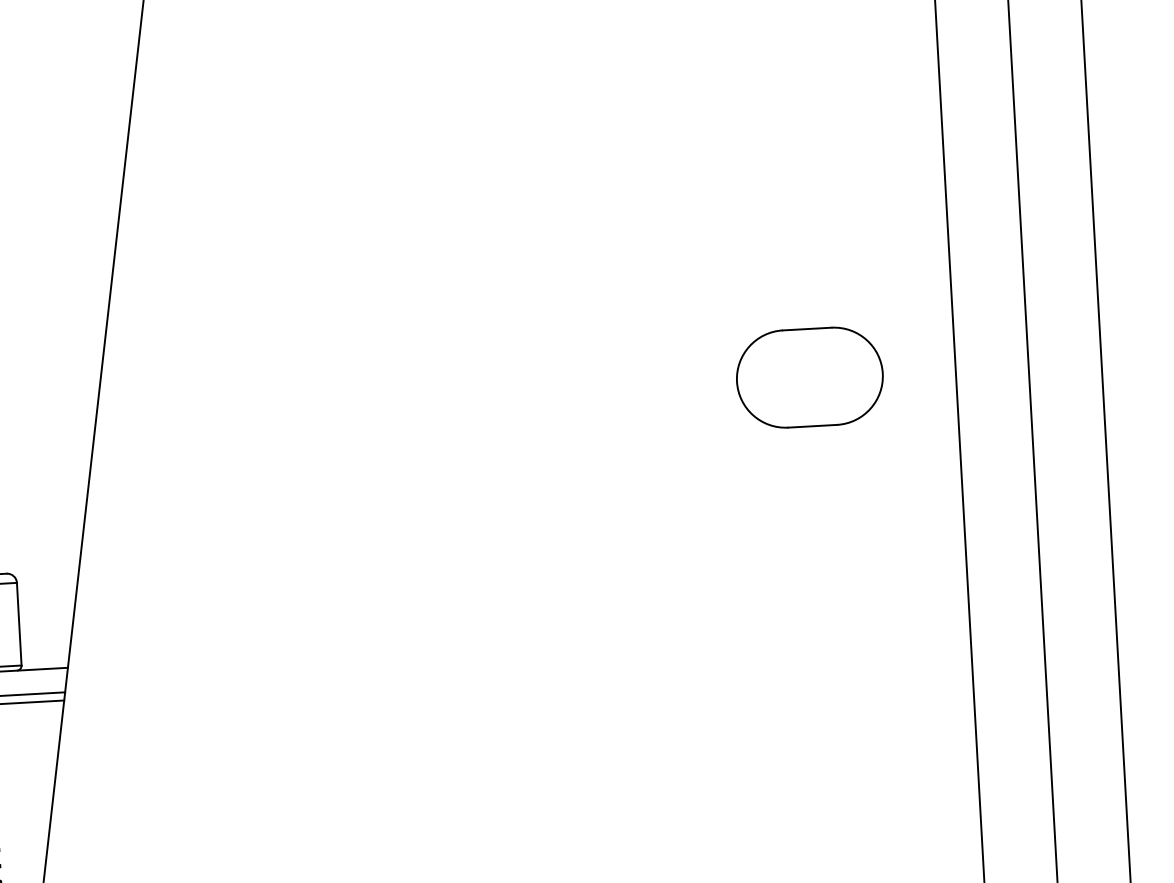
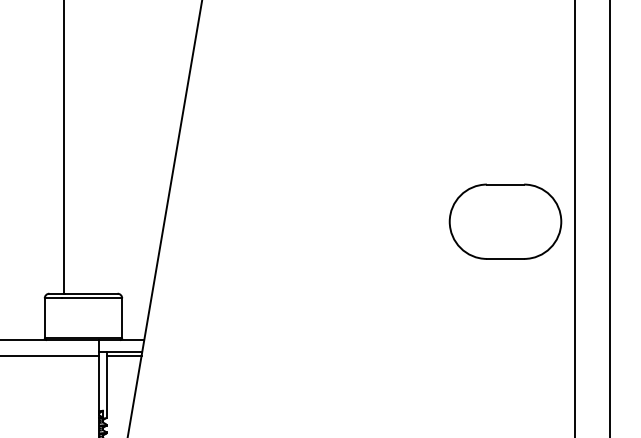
part: (809, 377) -> (505, 221), size x1.6

